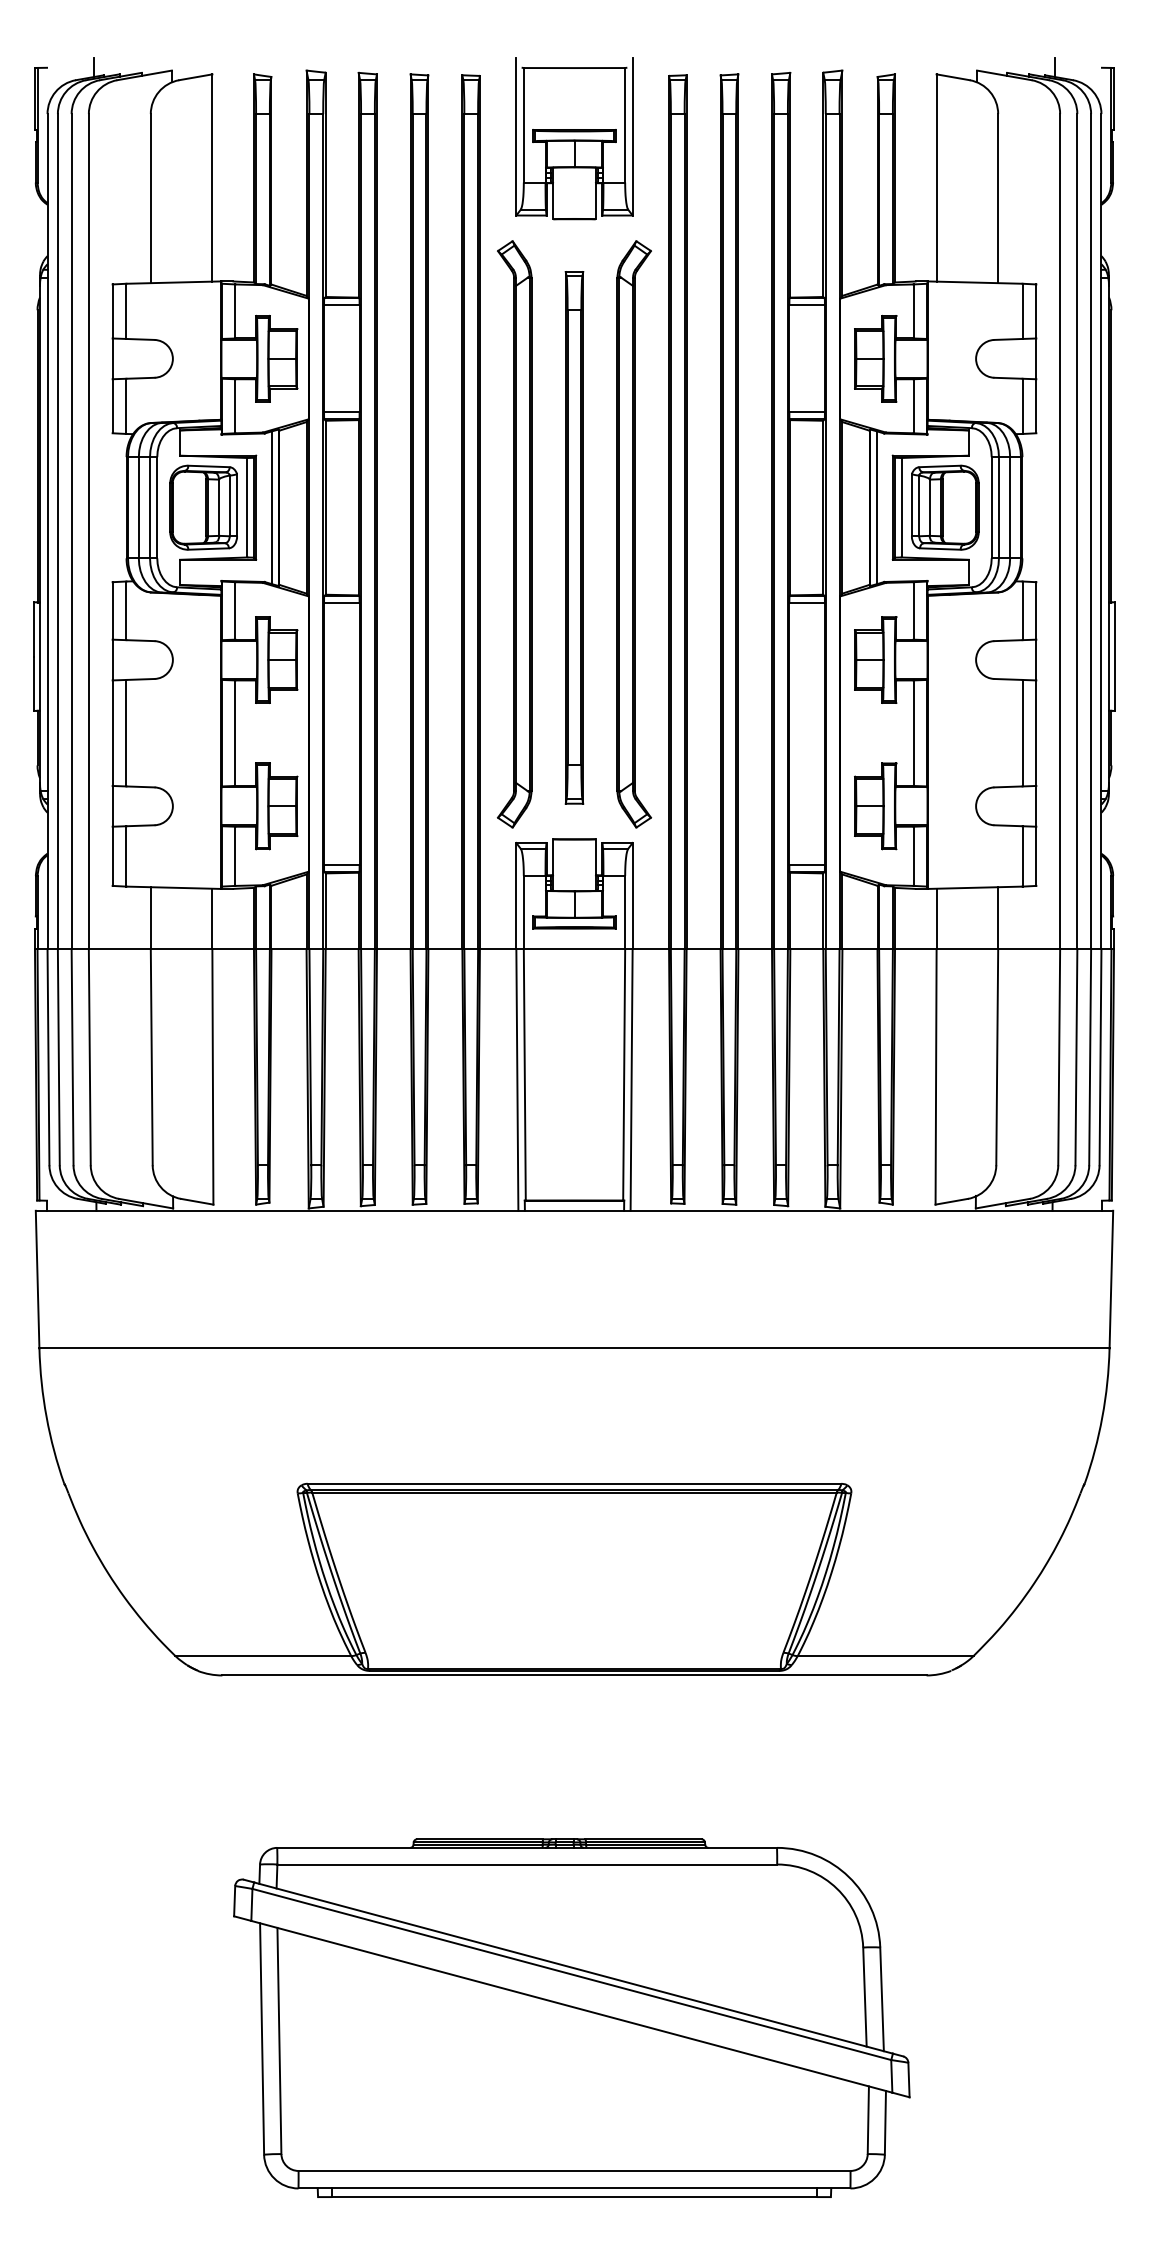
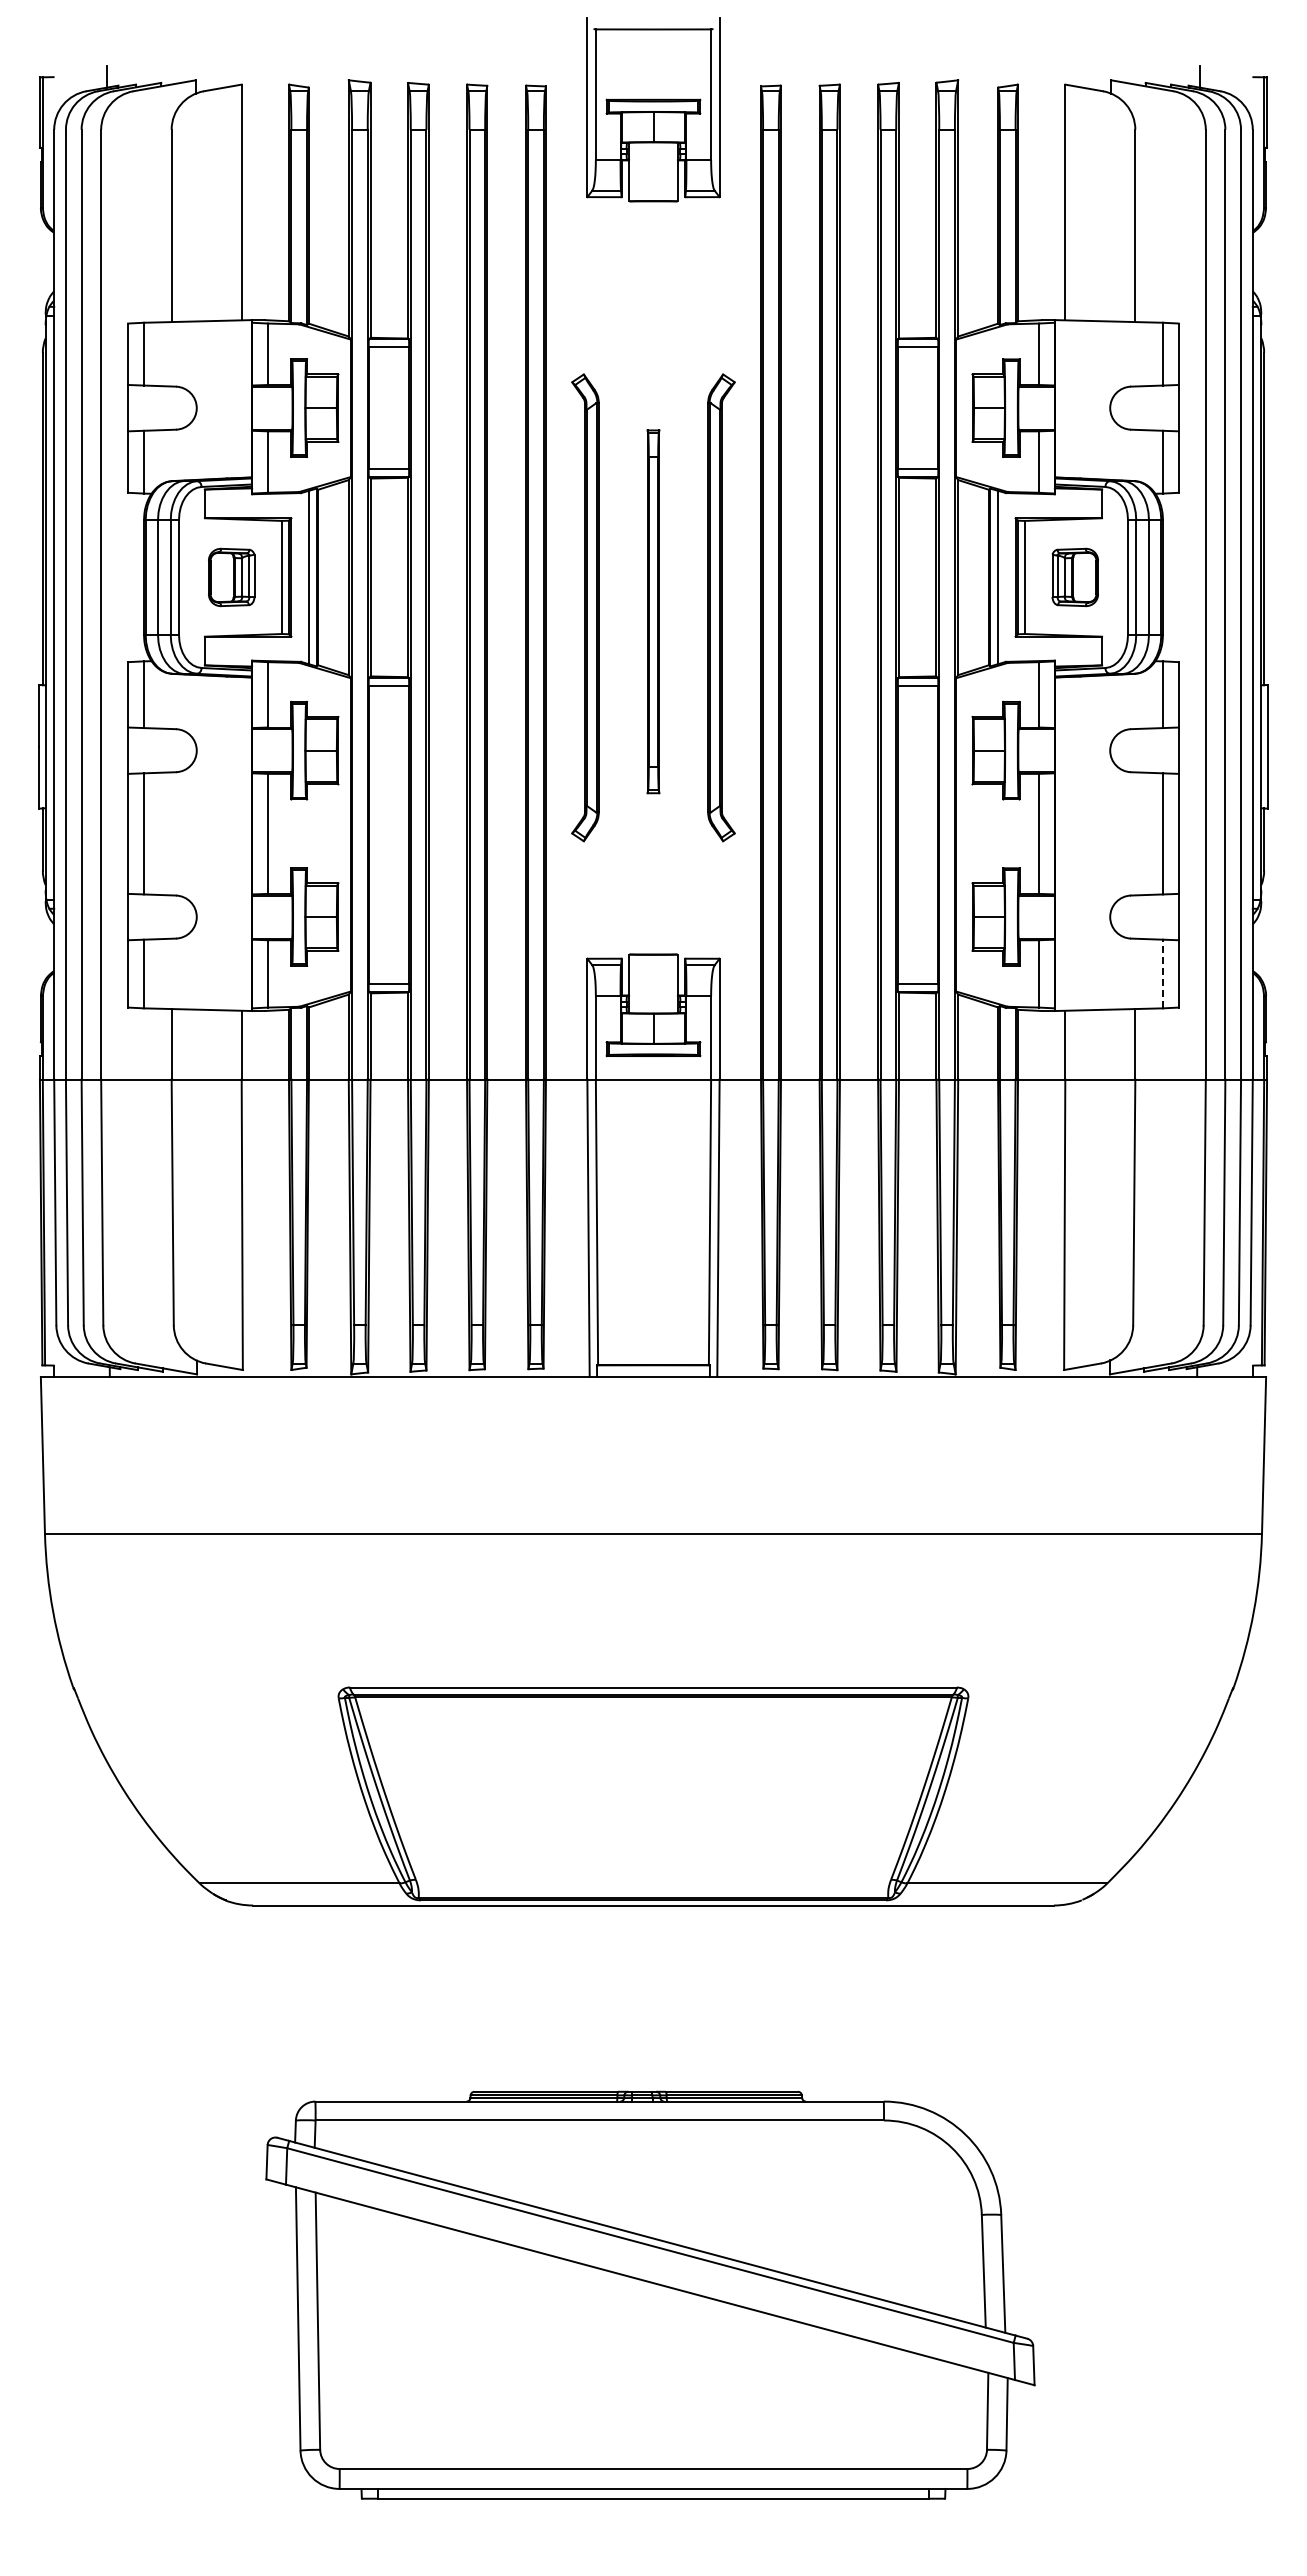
part: (574, 138) -> (653, 109), moved
part: (203, 507) -> (231, 577), size x0.6
part: (945, 507) -> (1075, 577), size x0.6
part: (514, 534) -> (585, 607), size x0.7
part: (634, 534) -> (721, 607), size x0.7
part: (574, 537) -> (653, 611), size x0.6
line: (1022, 855) -> (1163, 973), solid -> dashed

